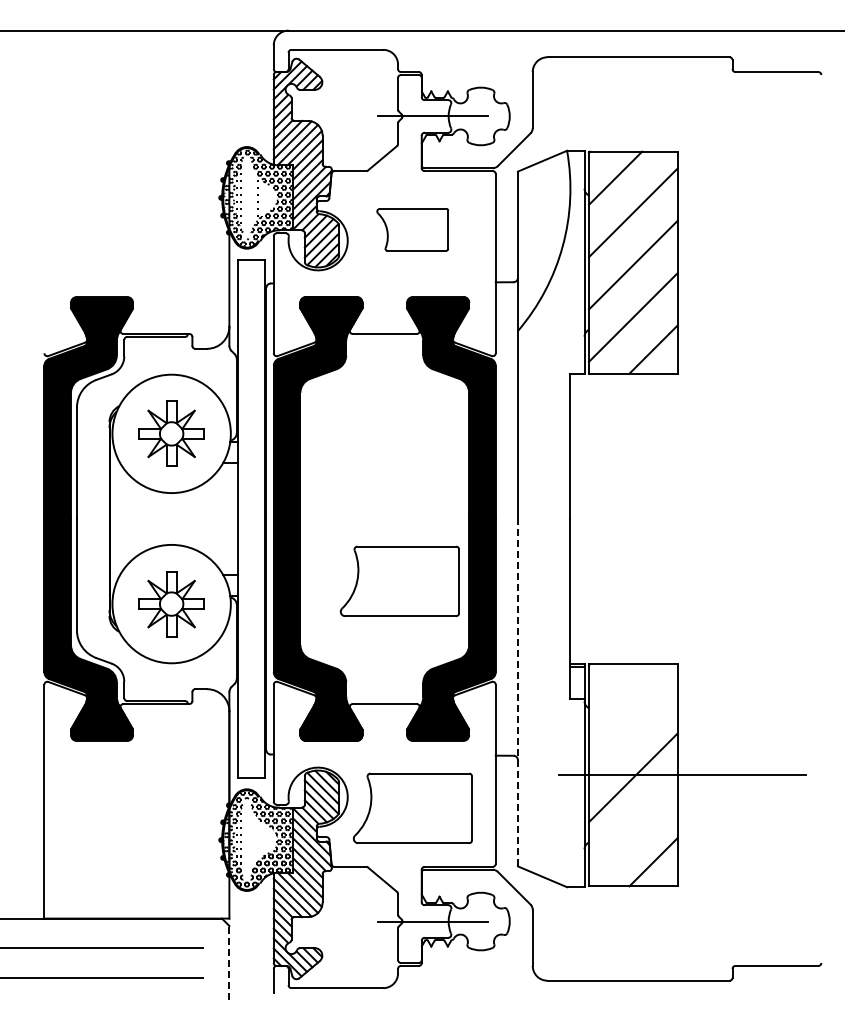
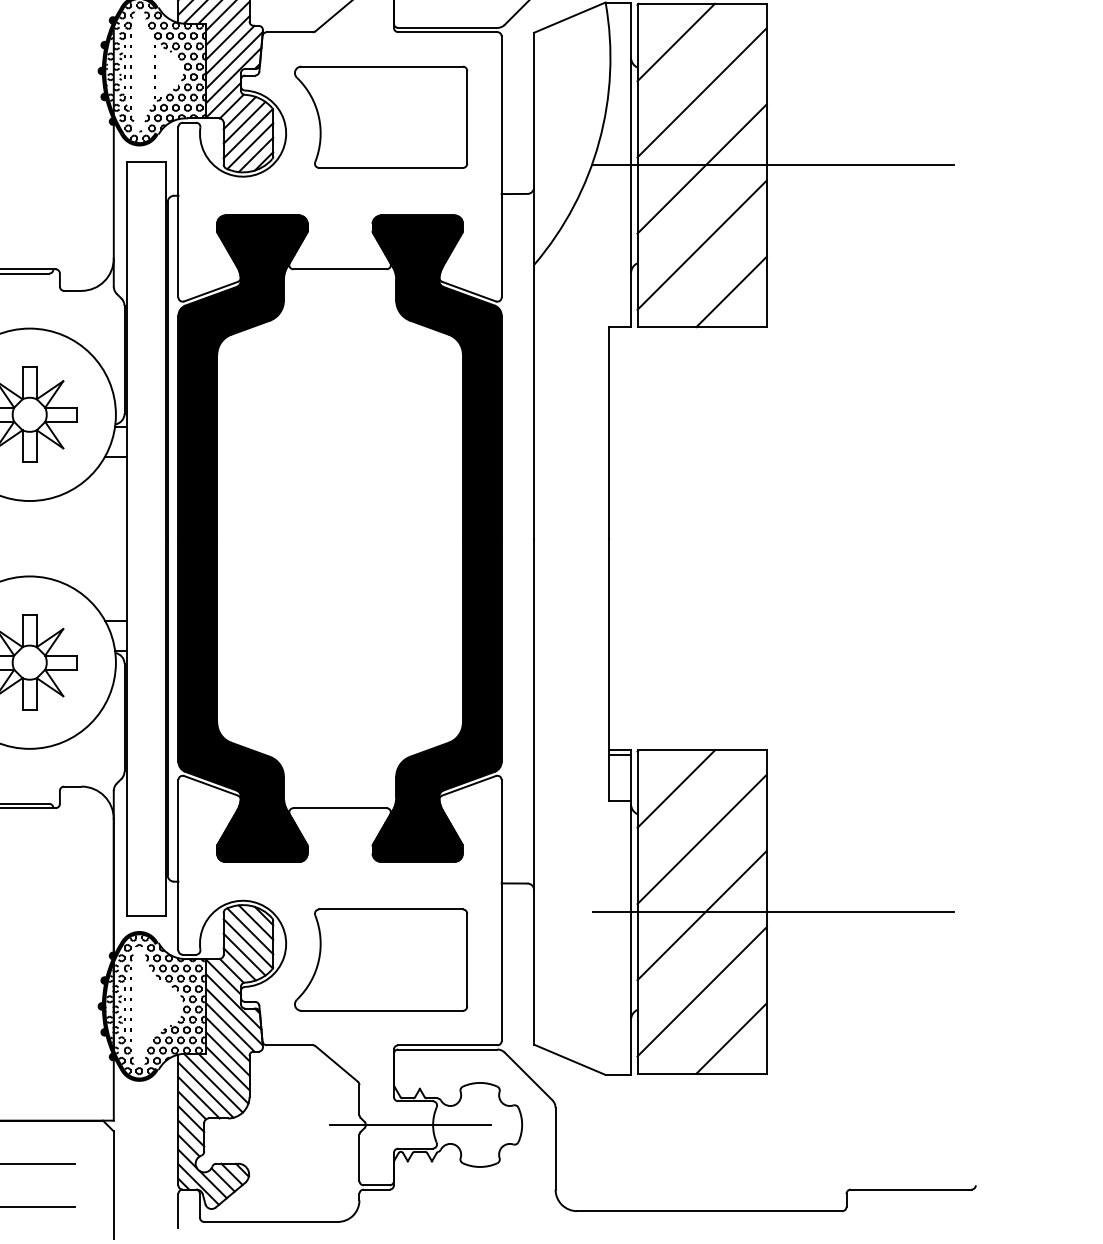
part: (412, 229) -> (380, 117), size x1.67
line: (682, 262) -> (773, 165), added
part: (399, 580) -> (361, 628), removed
line: (615, 690) -> (676, 788), added
line: (517, 692) -> (533, 791), dashed -> solid
line: (633, 725) -> (702, 839), added
line: (633, 829) -> (702, 990), added
line: (229, 962) -> (113, 1184), dashed -> solid

